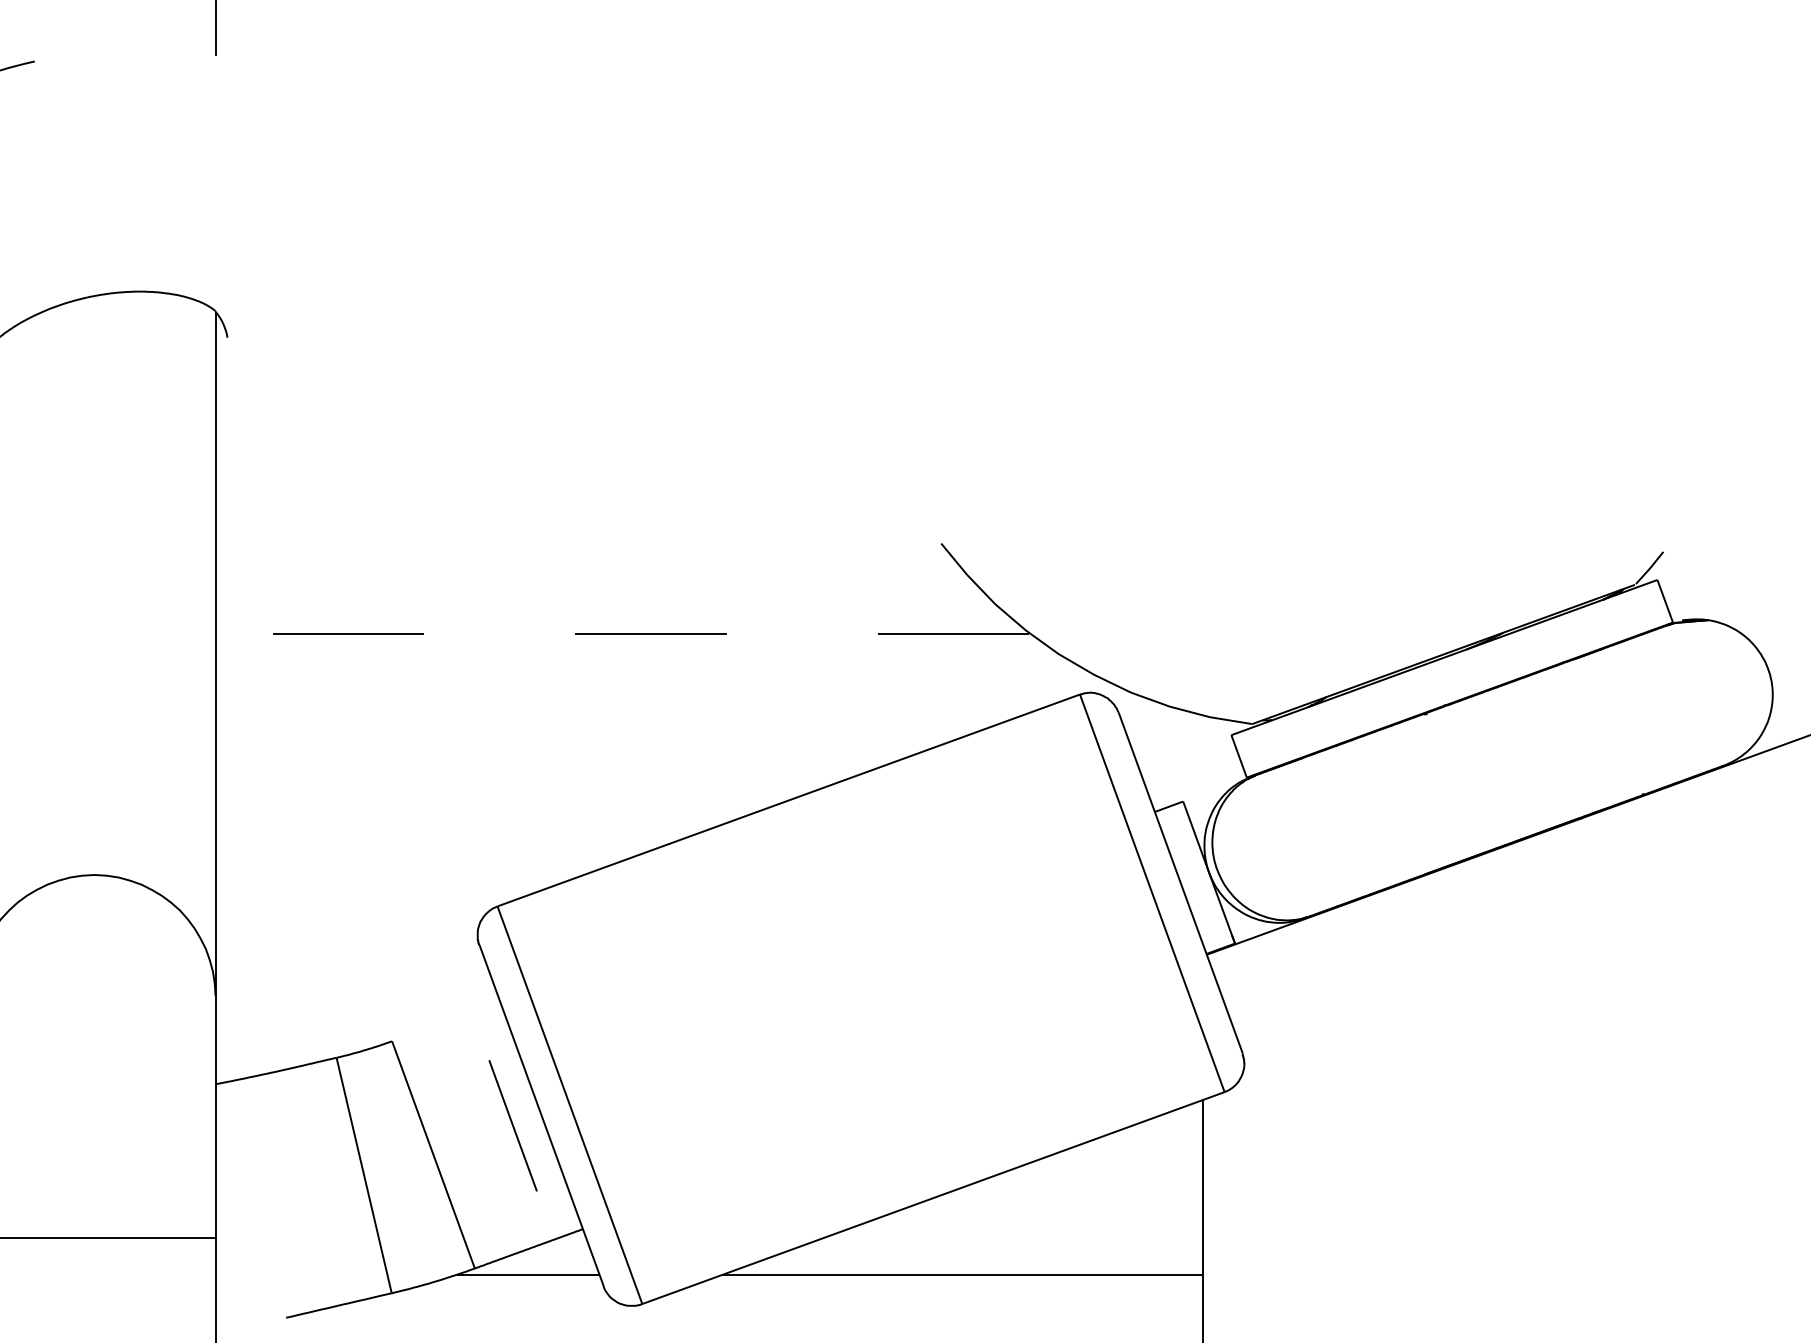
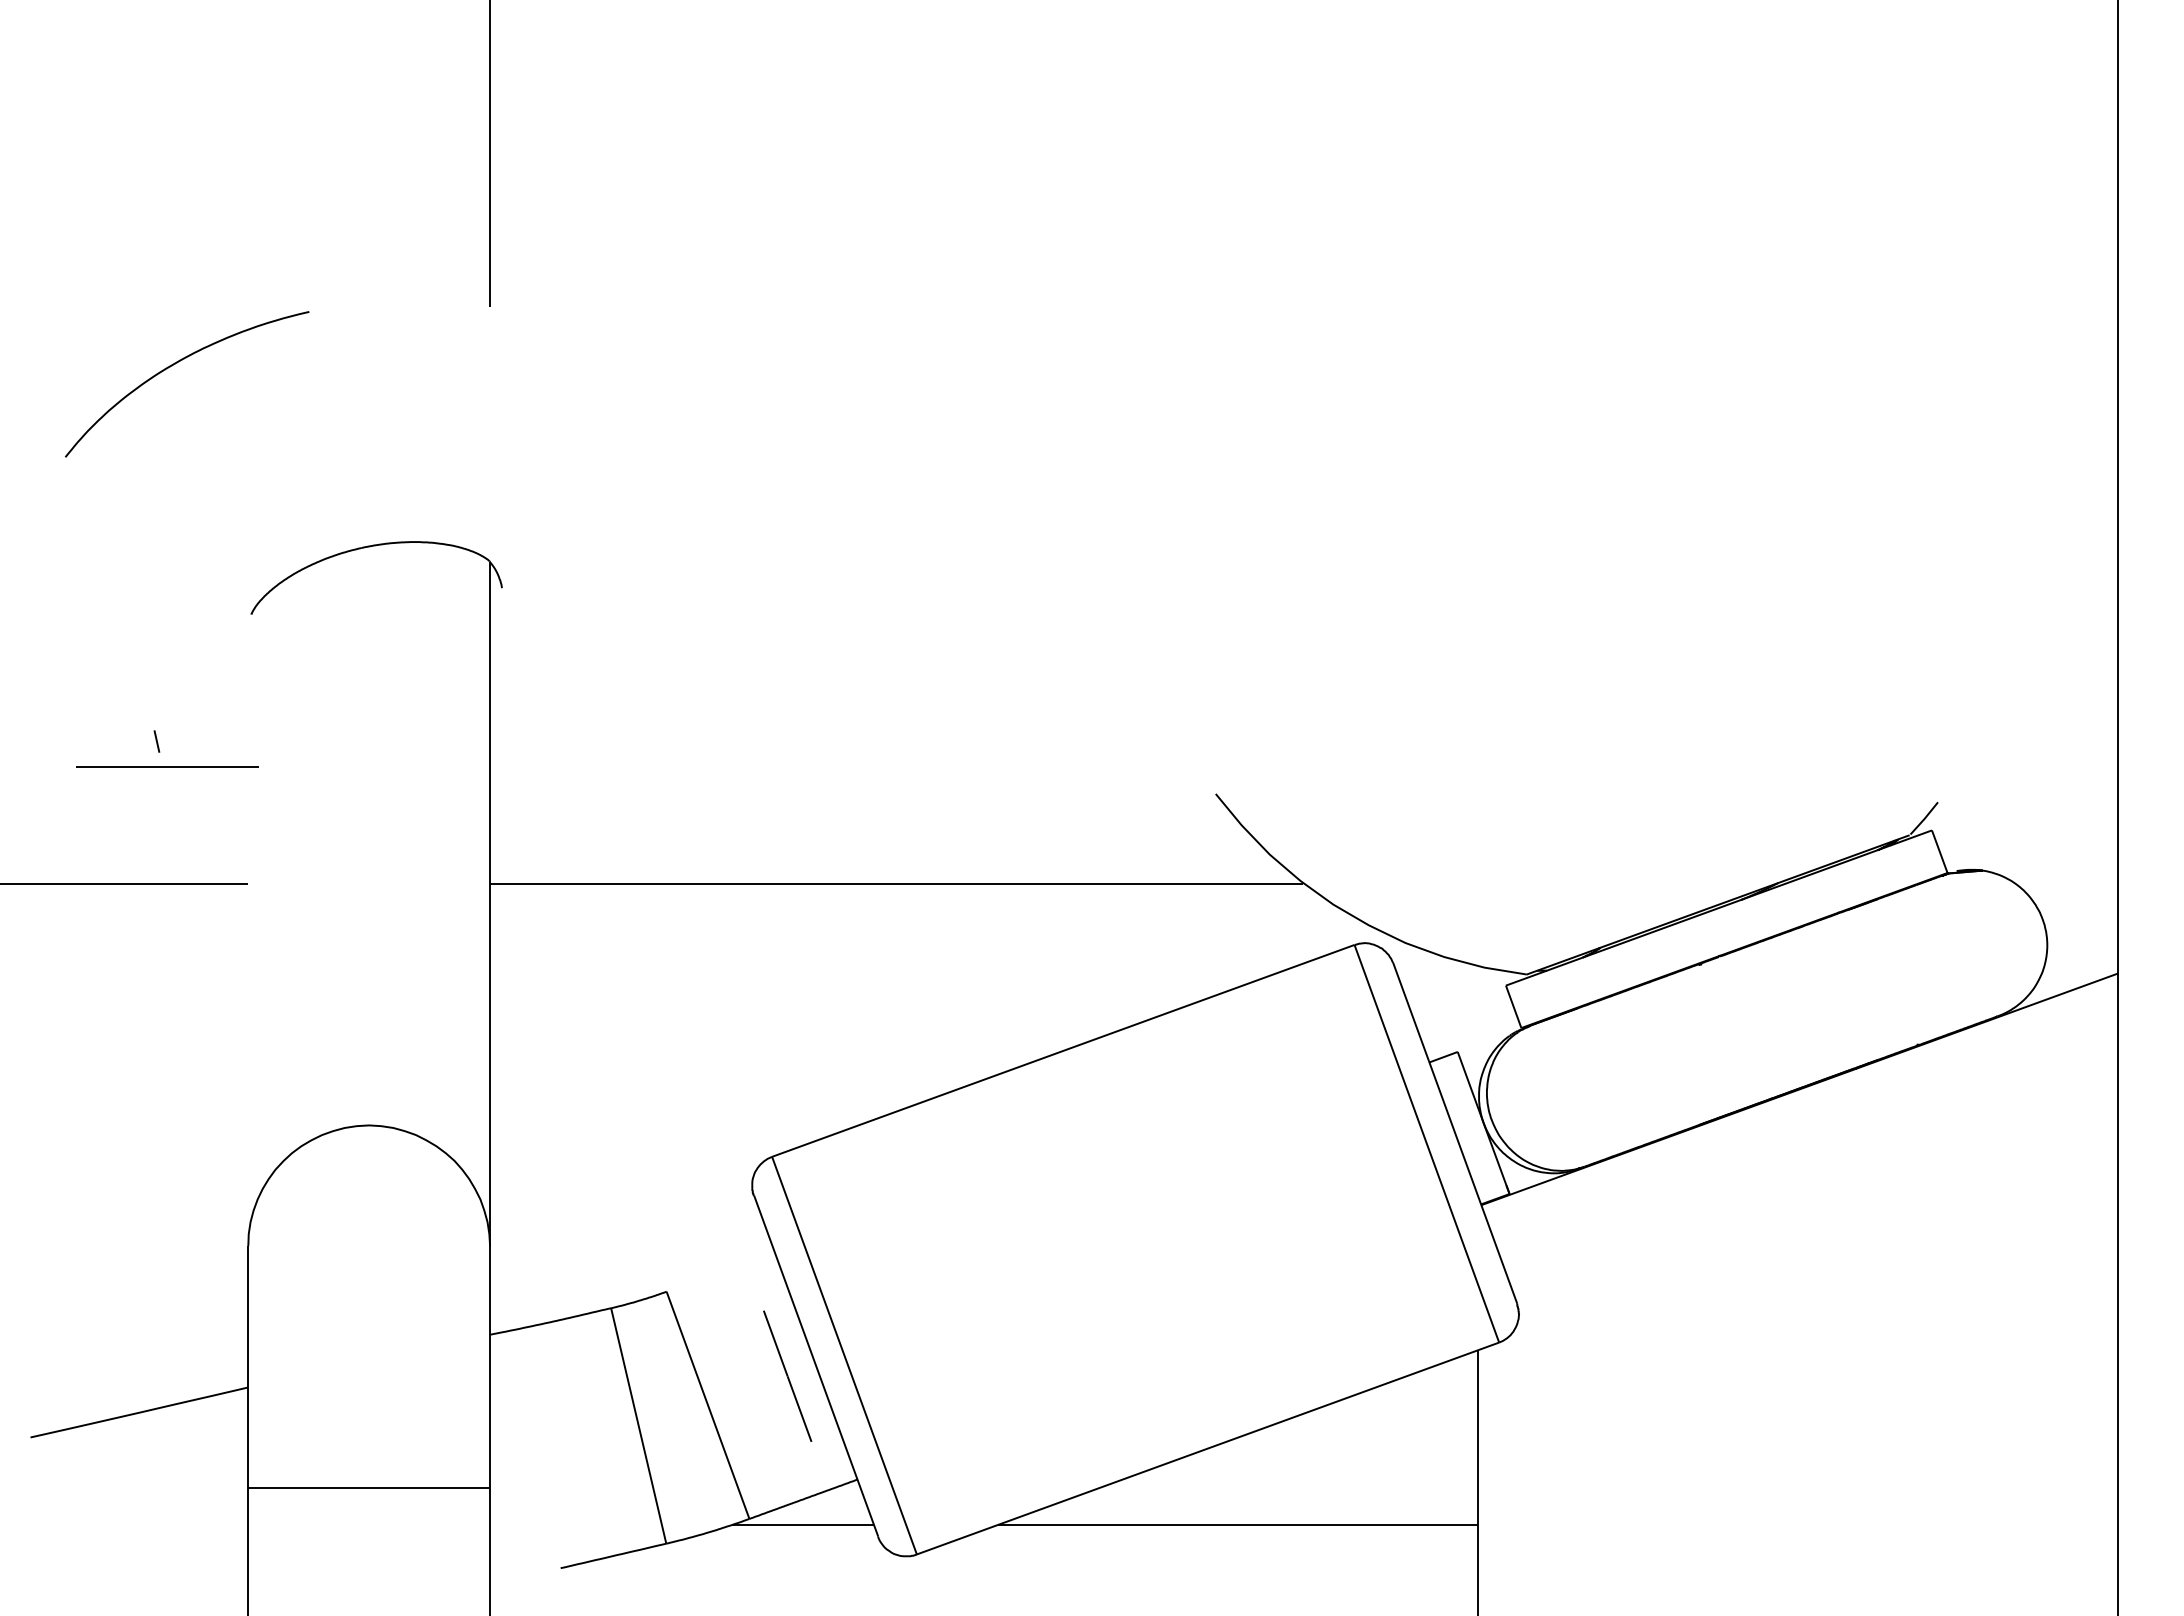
line: (621, 634) -> (896, 884), dashed -> solid

